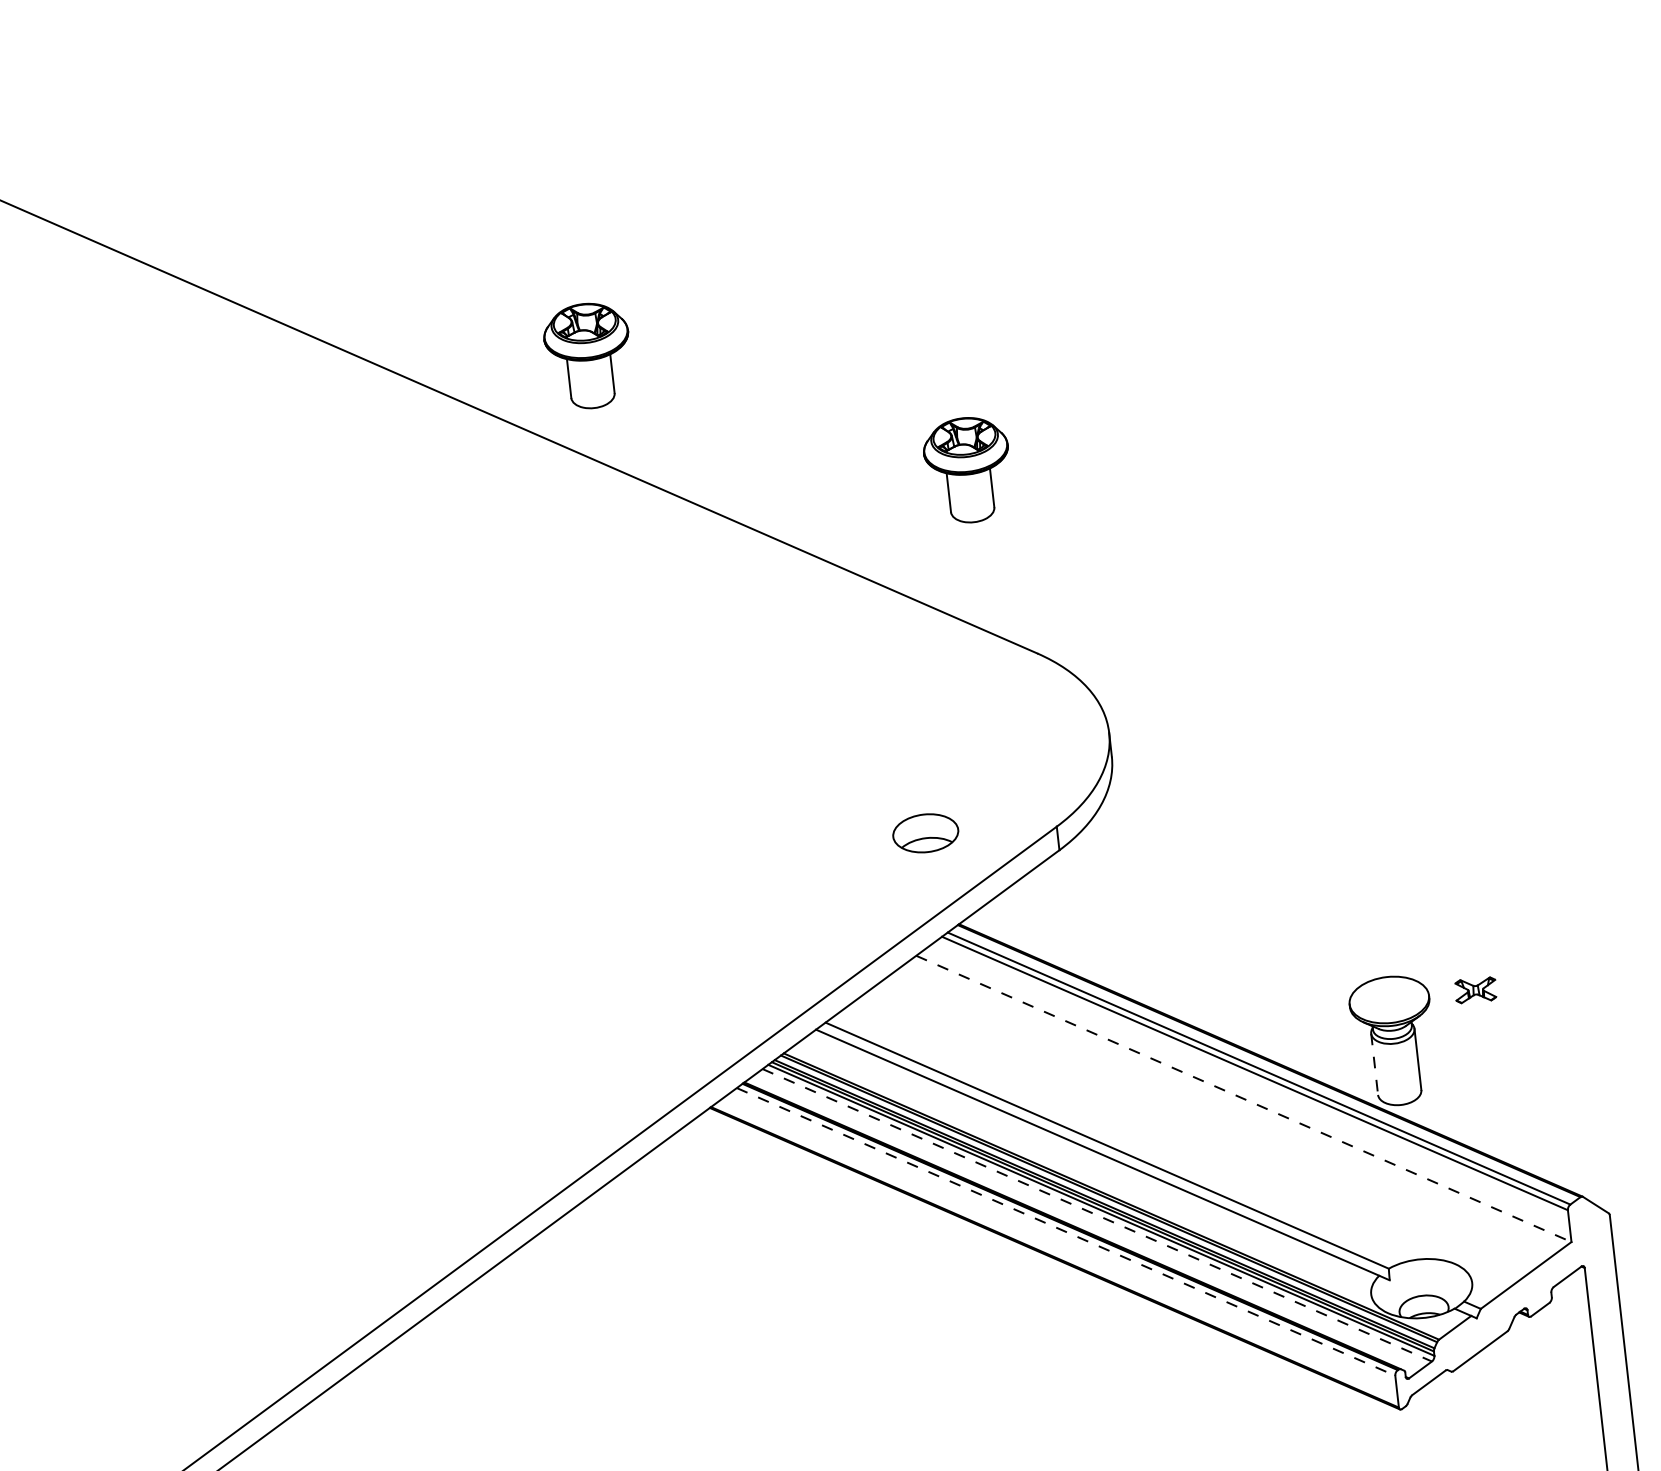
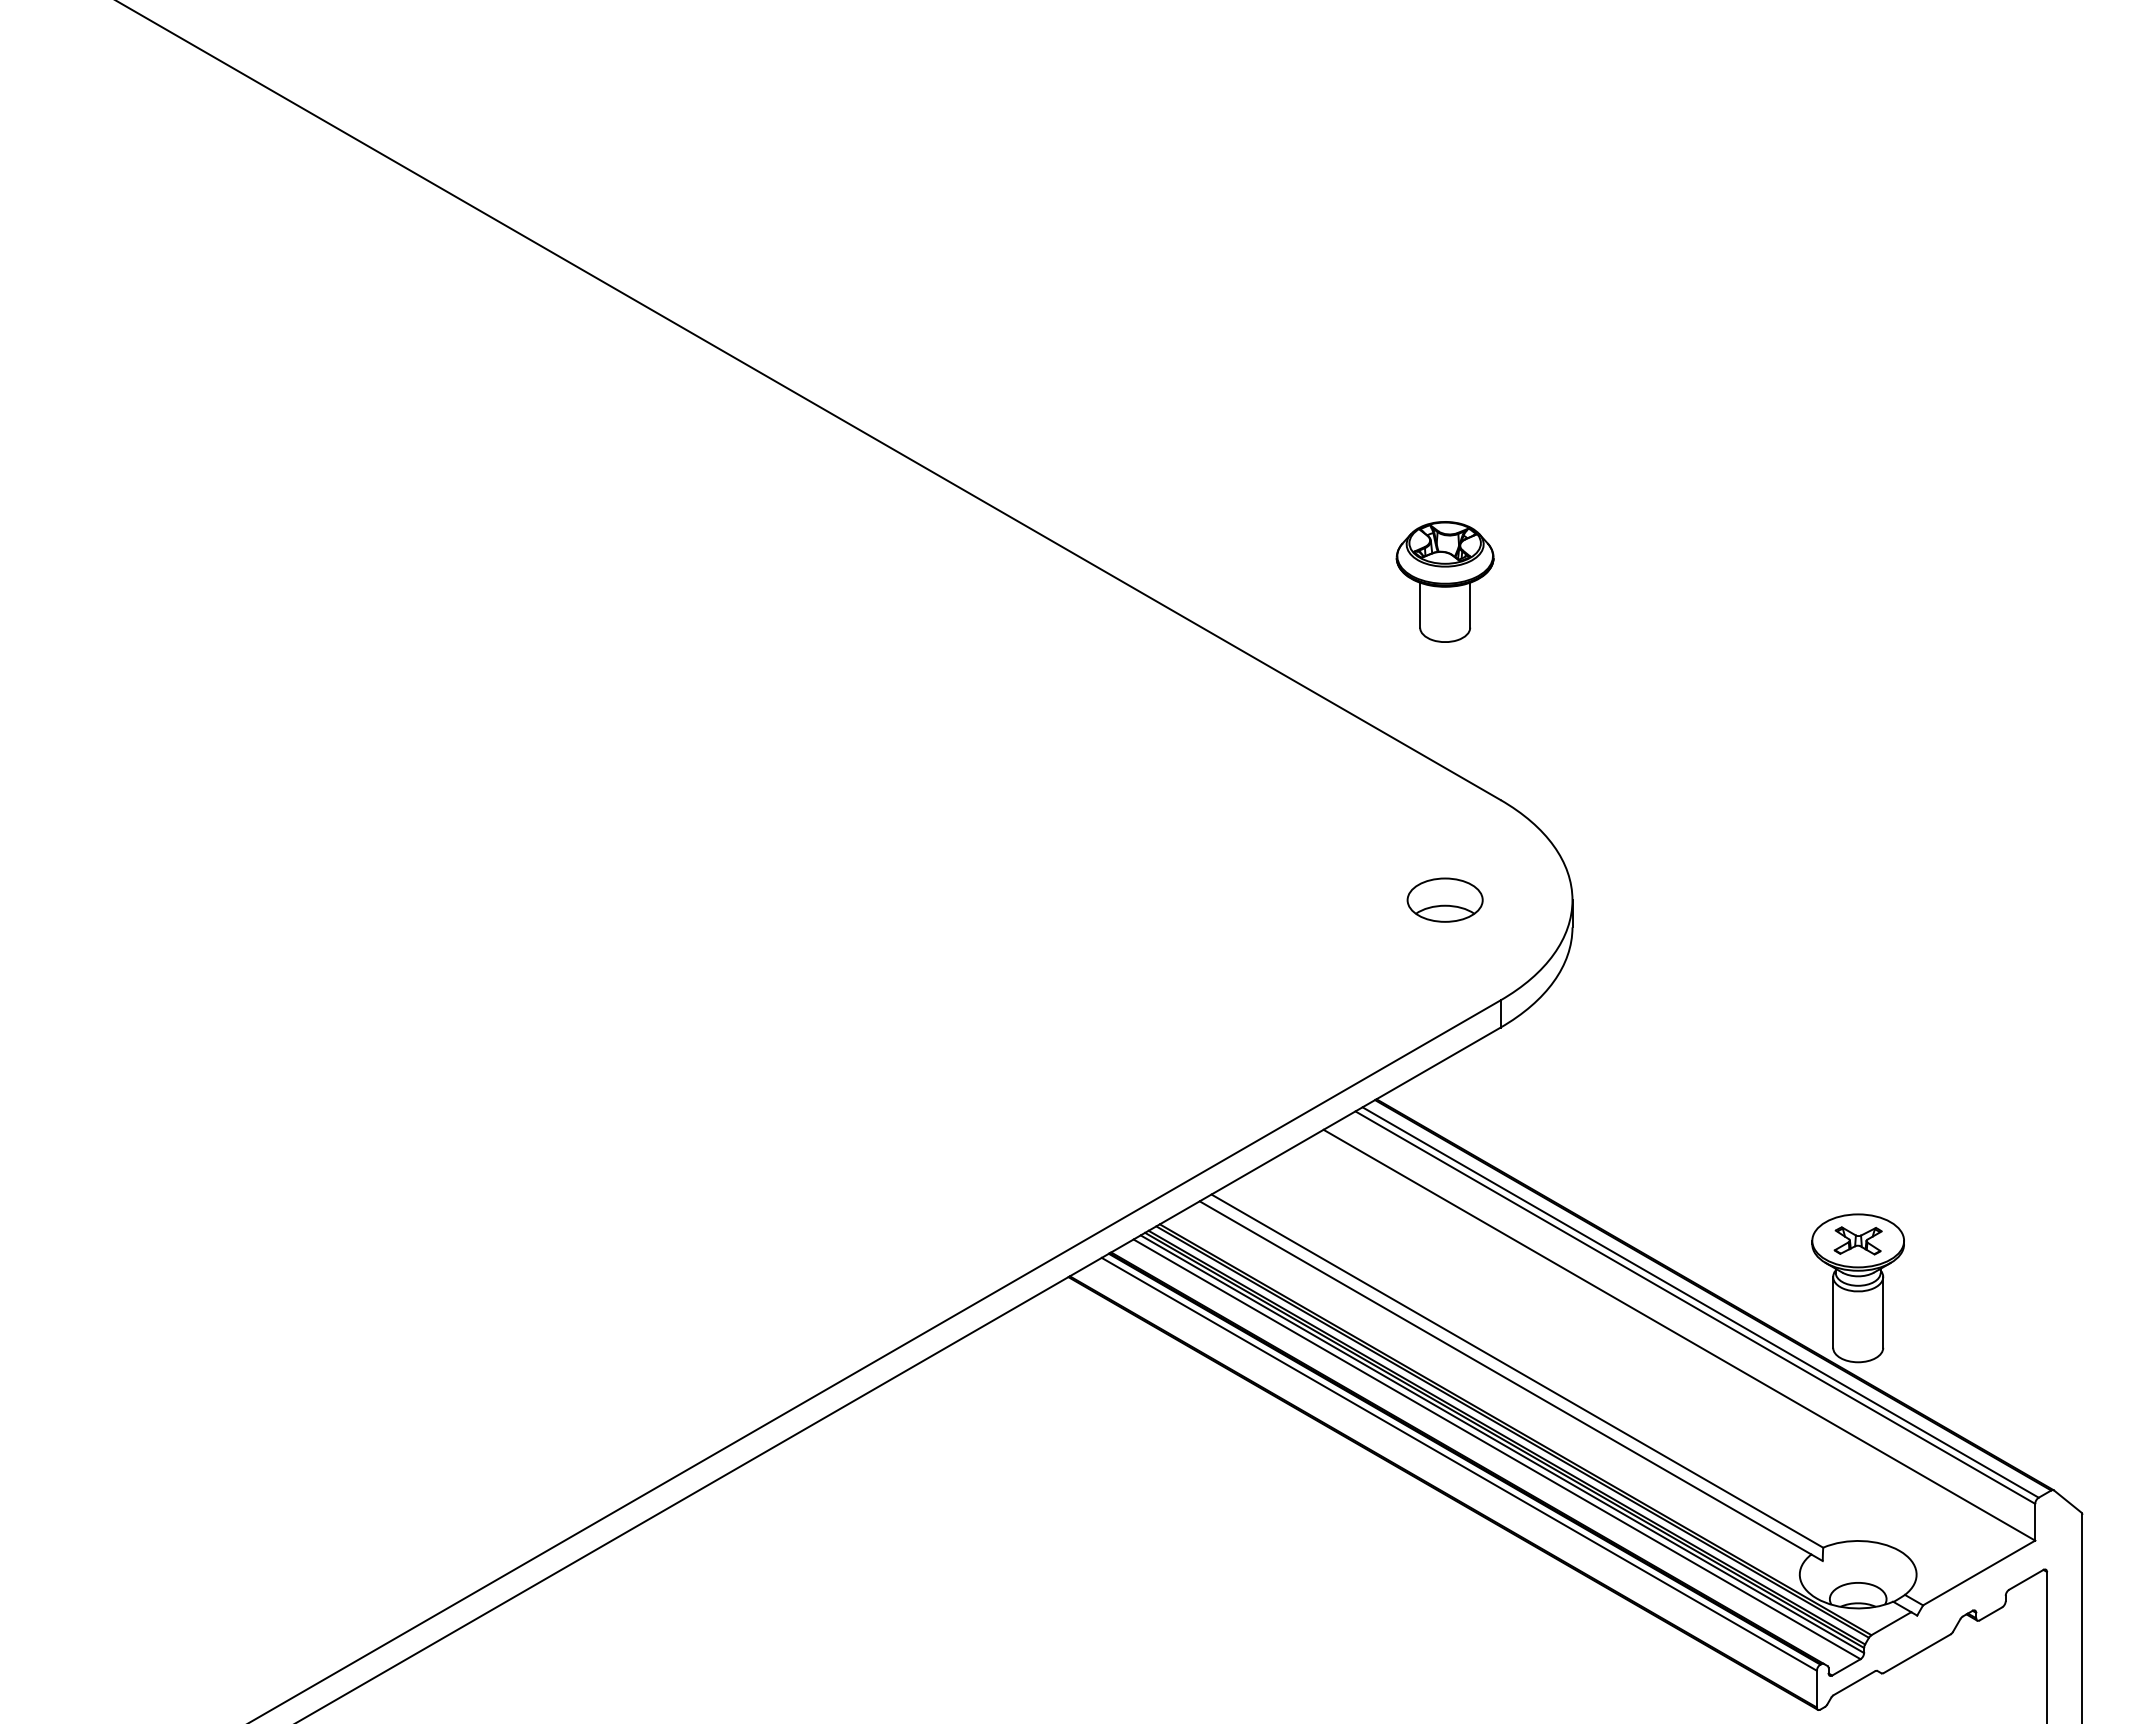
part: (587, 355) -> (1025, 402), removed
part: (925, 832) -> (1444, 899), moved
part: (1475, 990) -> (1857, 1240), moved
line: (1374, 1064) -> (1833, 1312), dashed -> solid
line: (1243, 1099) -> (1679, 1335), dashed -> solid
line: (1097, 1215) -> (1497, 1449), dashed -> solid
line: (1066, 1232) -> (1459, 1464), dashed -> solid

